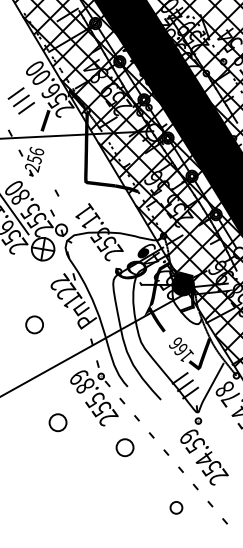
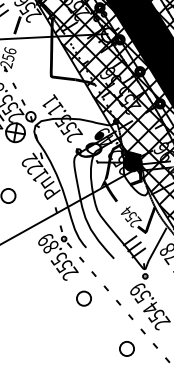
line: (56, 192) -> (14, 85), moved
text: (181, 349) -> (131, 216), 166 -> 254
circle: (57, 422) -> (27, 277), removed
circle: (176, 507) -> (127, 348), size x1.43

